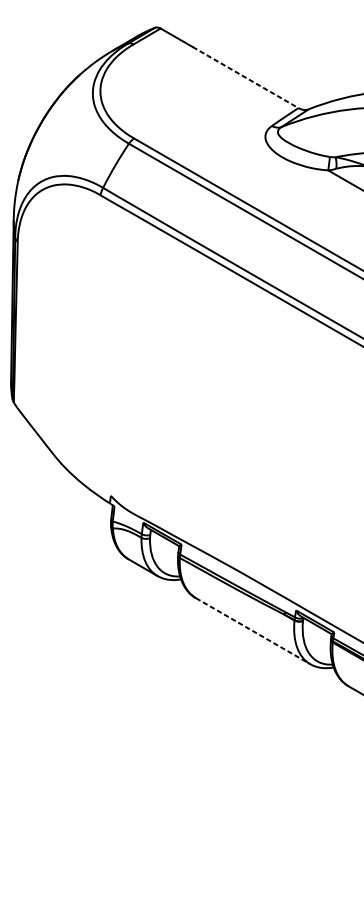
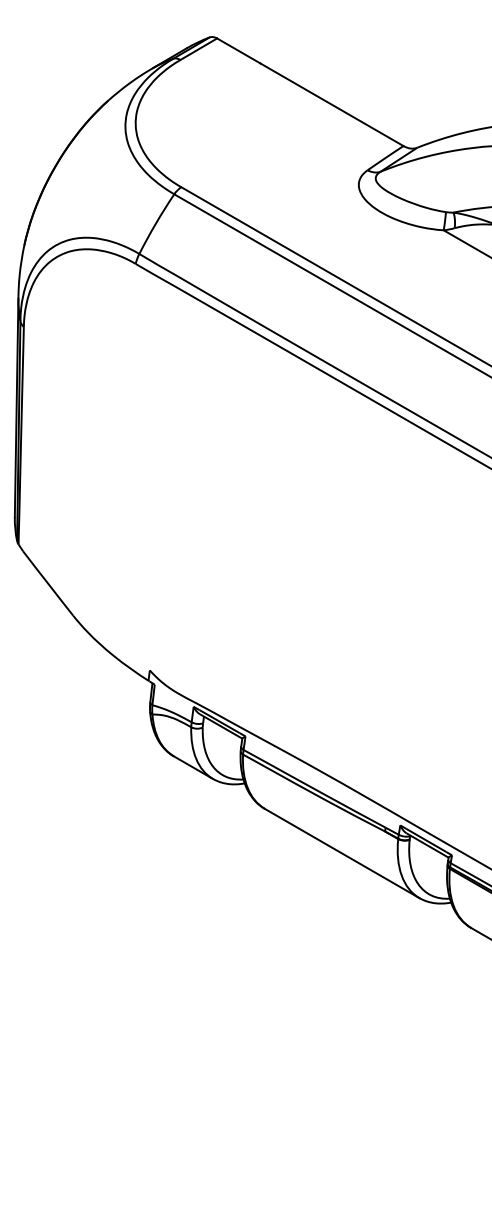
line: (245, 77) -> (331, 104), dashed -> solid
line: (253, 631) -> (342, 853), dashed -> solid

